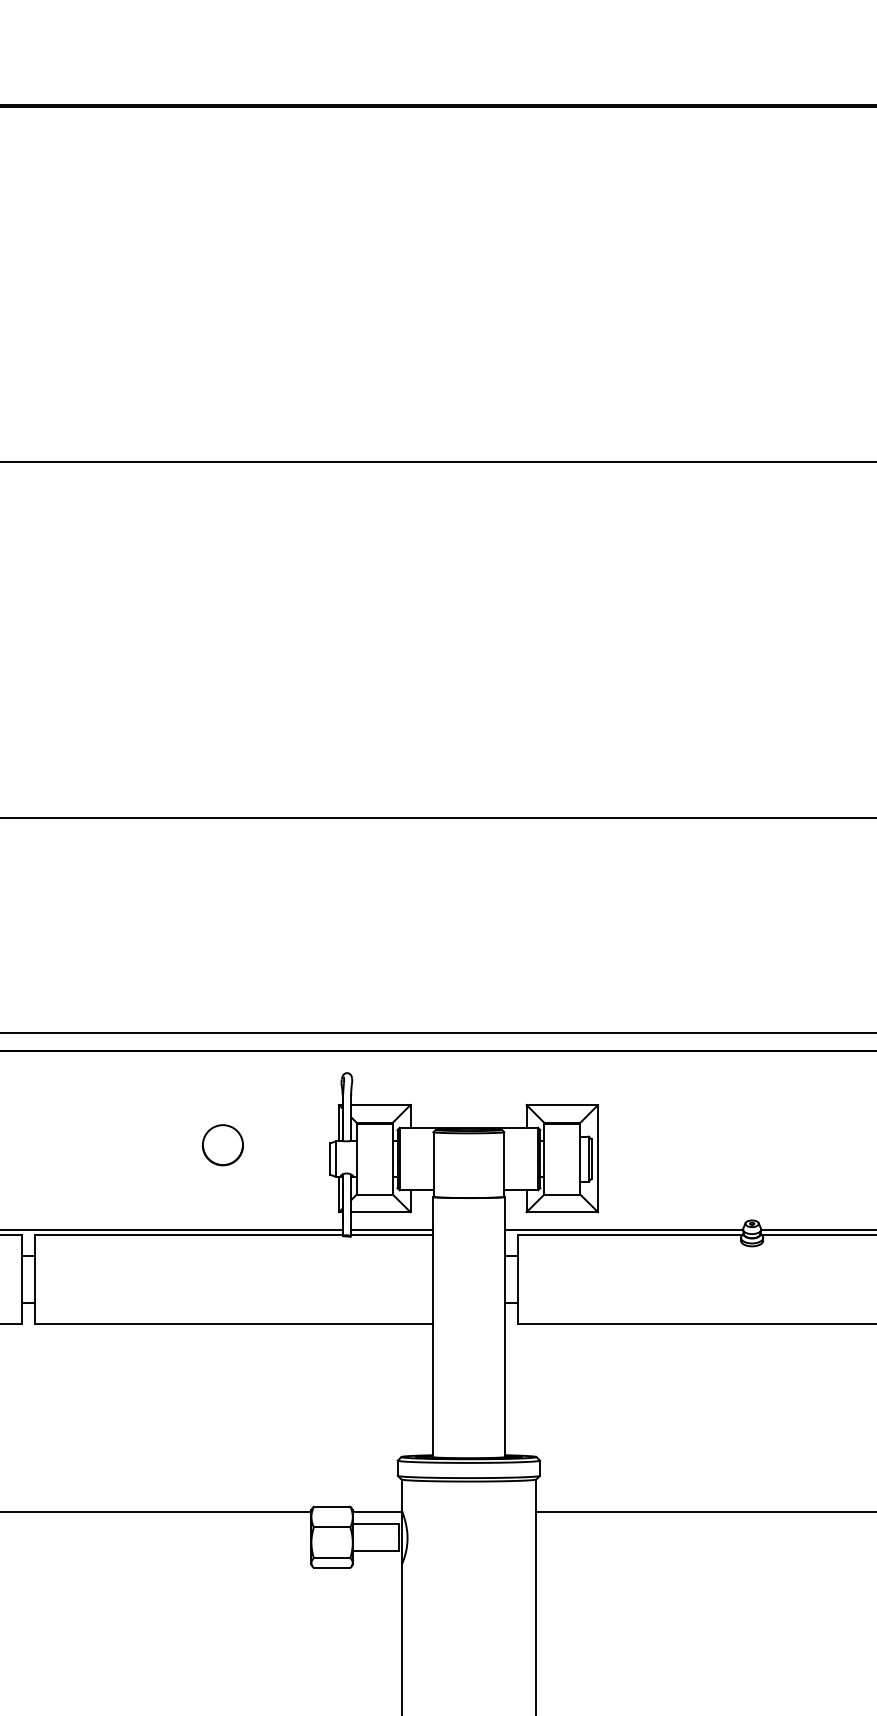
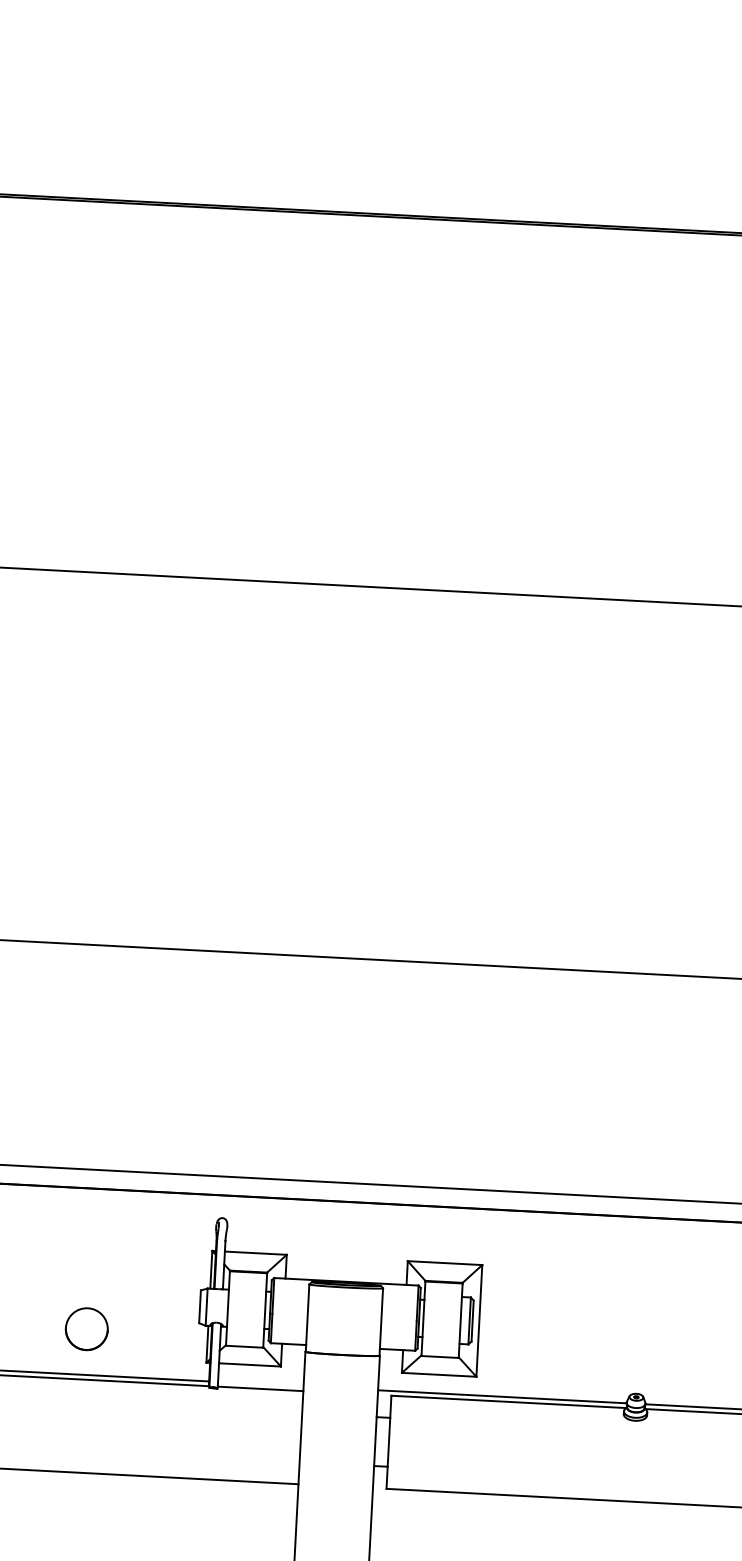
circle: (222, 1145) -> (86, 1329), moved
line: (392, 1230) -> (261, 1384), removed

